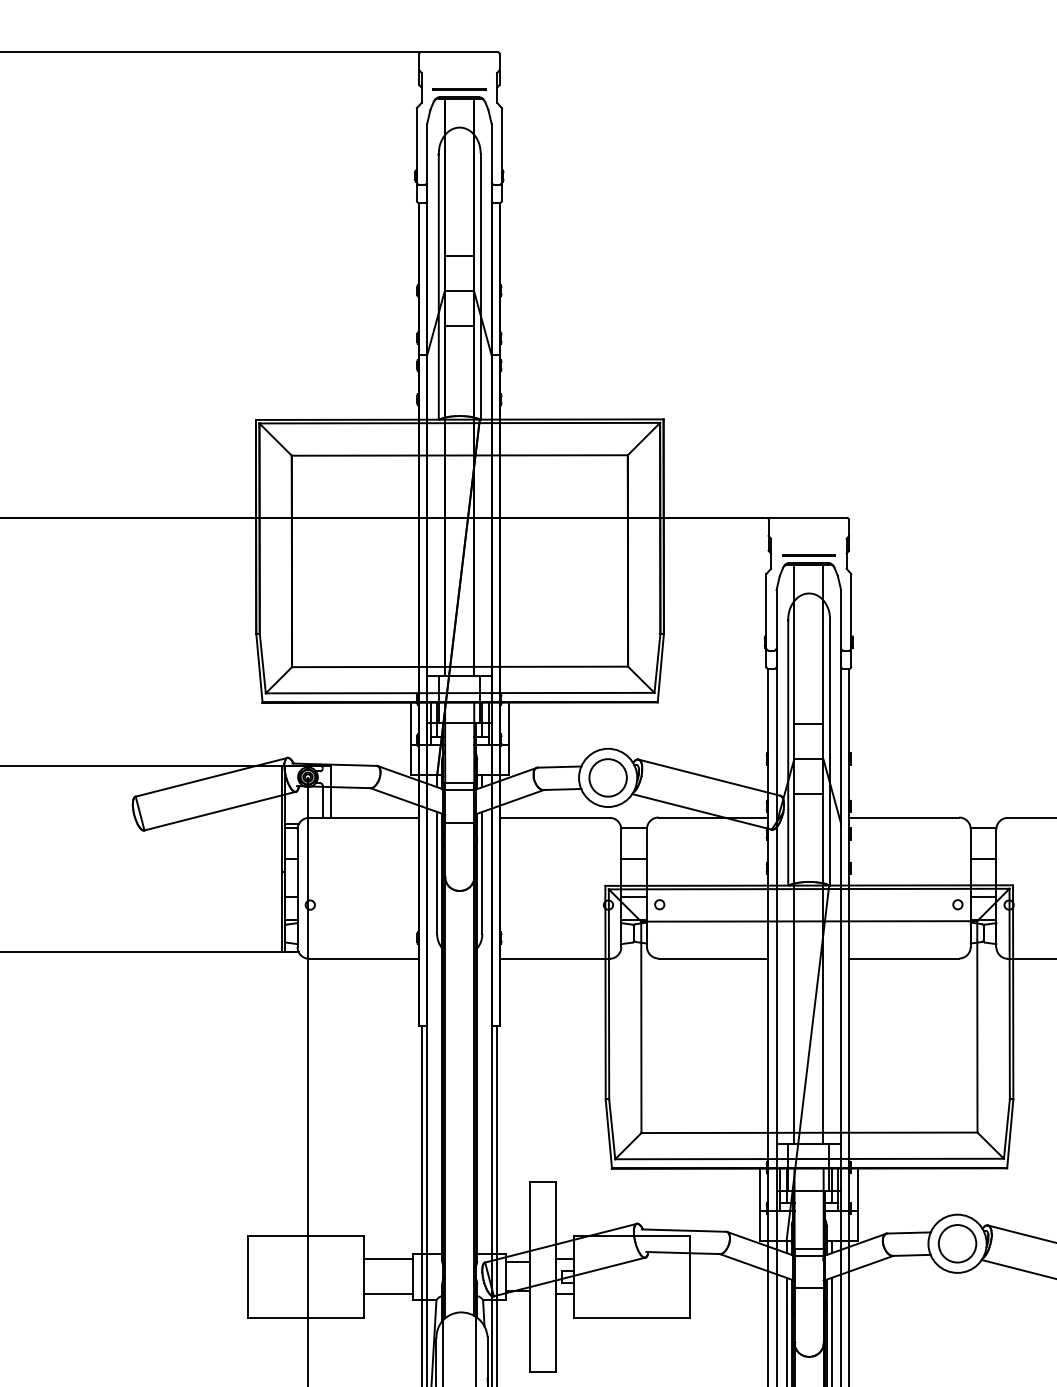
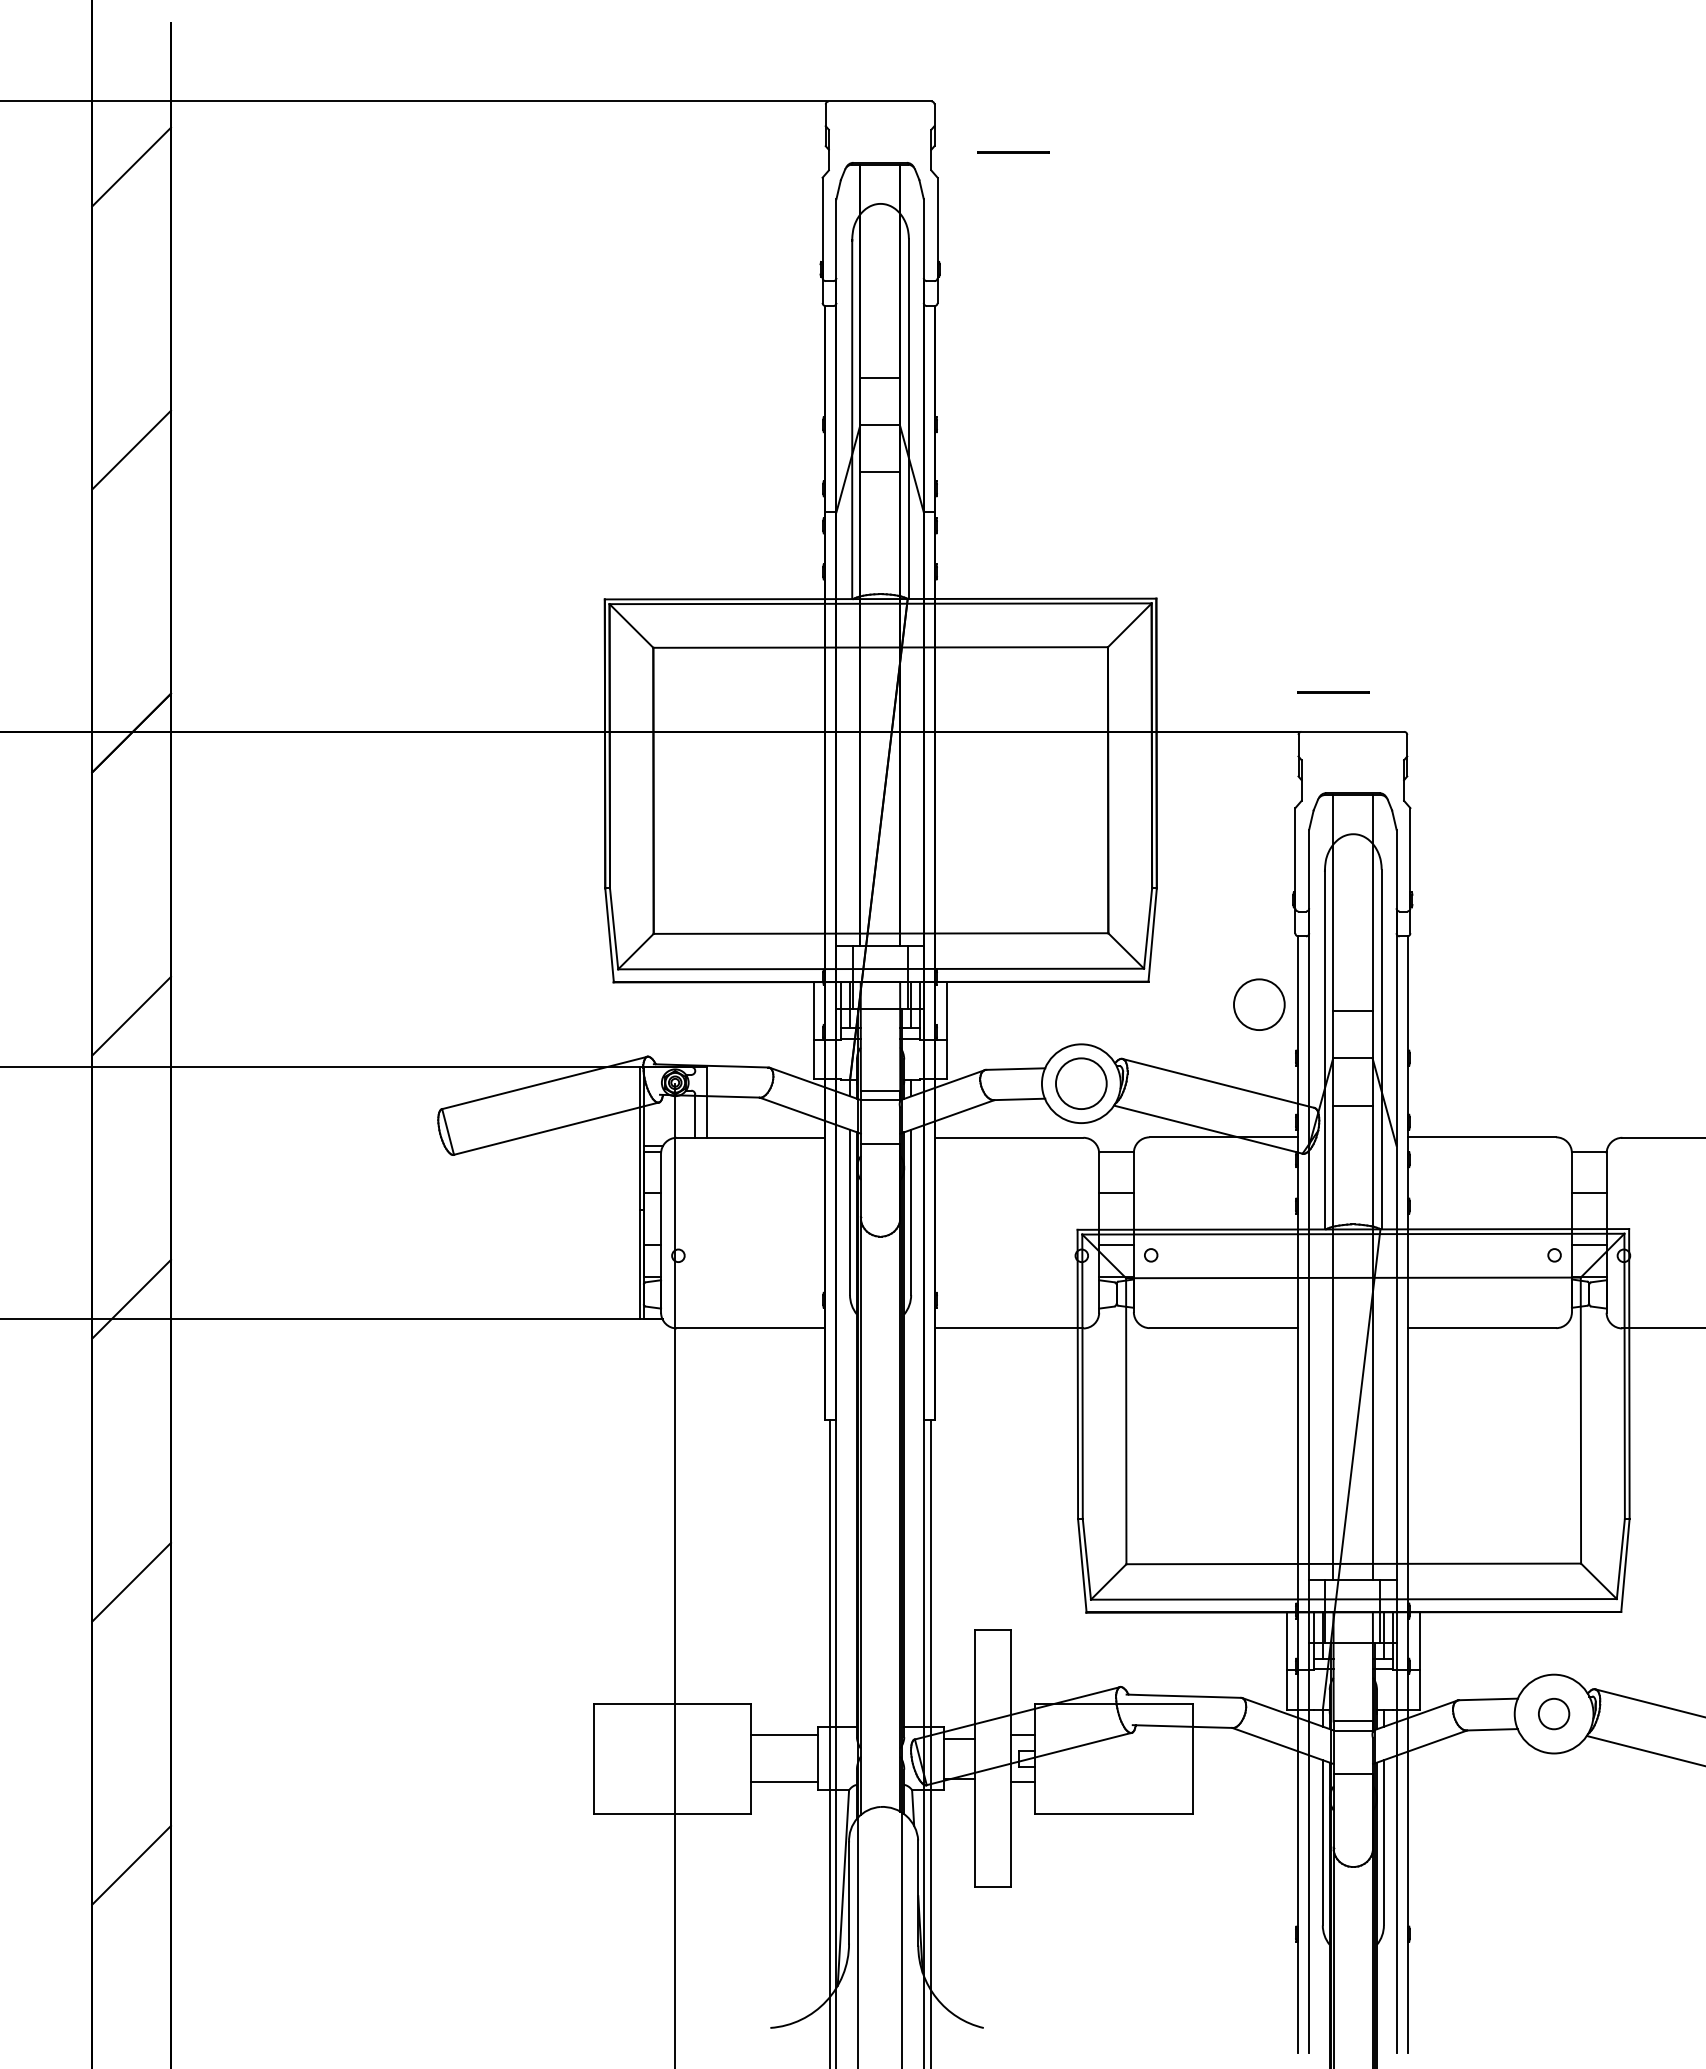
line: (459, 89) -> (1013, 152), moved
line: (808, 555) -> (1333, 692), moved
circle: (739, 719) -> (1259, 1004), added
circle: (957, 1243) -> (1553, 1713), size x0.6

